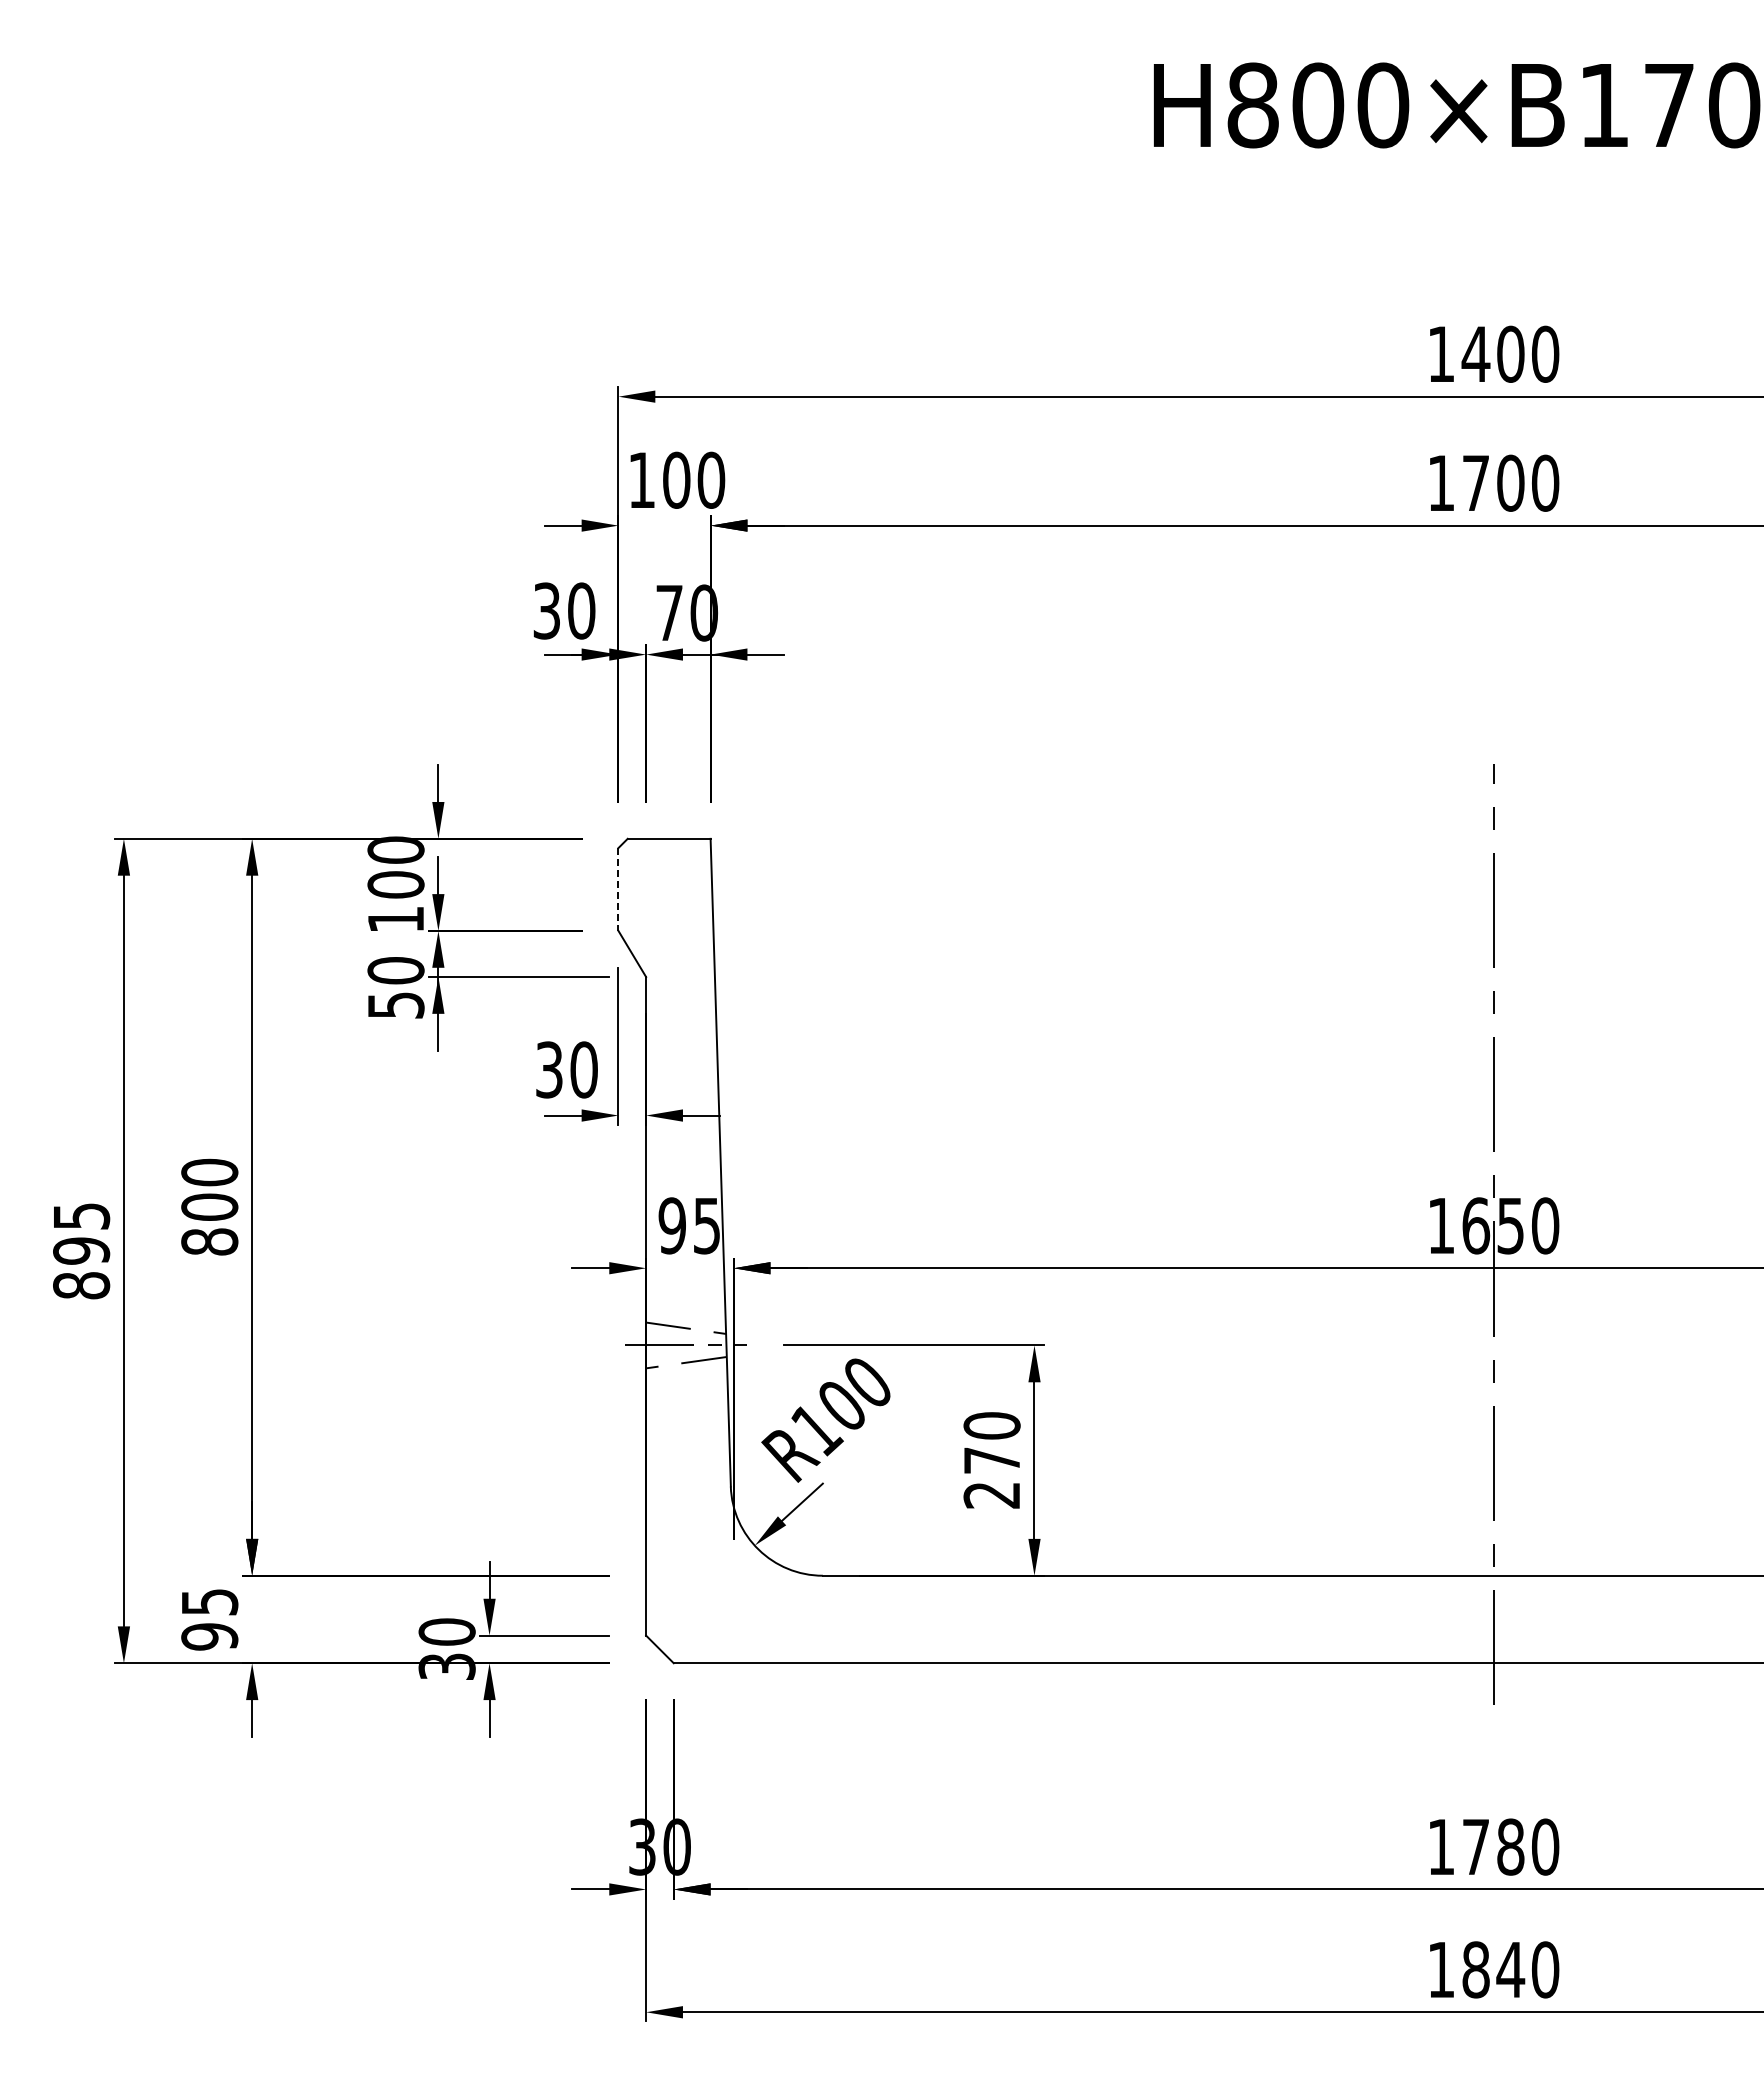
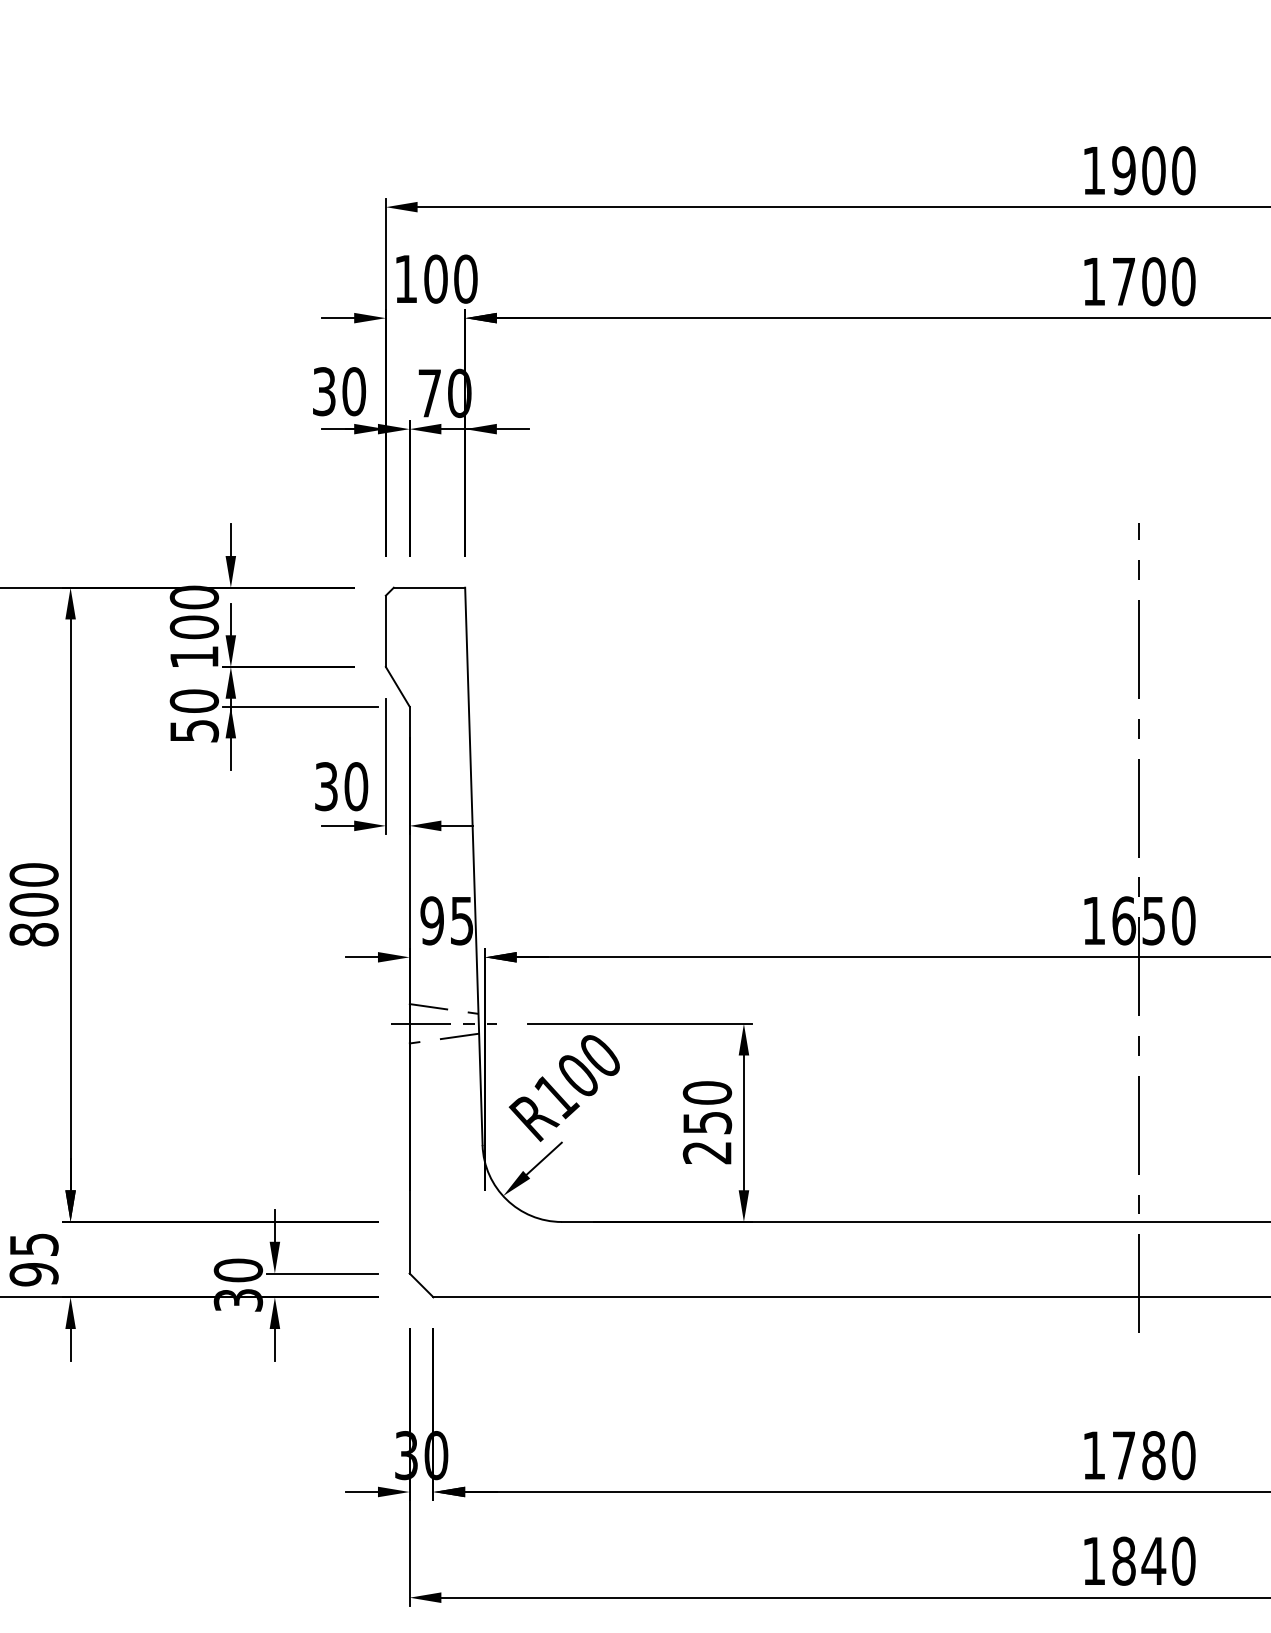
text: (1475, 353) -> (1123, 170), 1400 -> 1900
line: (618, 890) -> (385, 632), dashed -> solid
text: (992, 1460) -> (707, 1122), 270 -> 250

